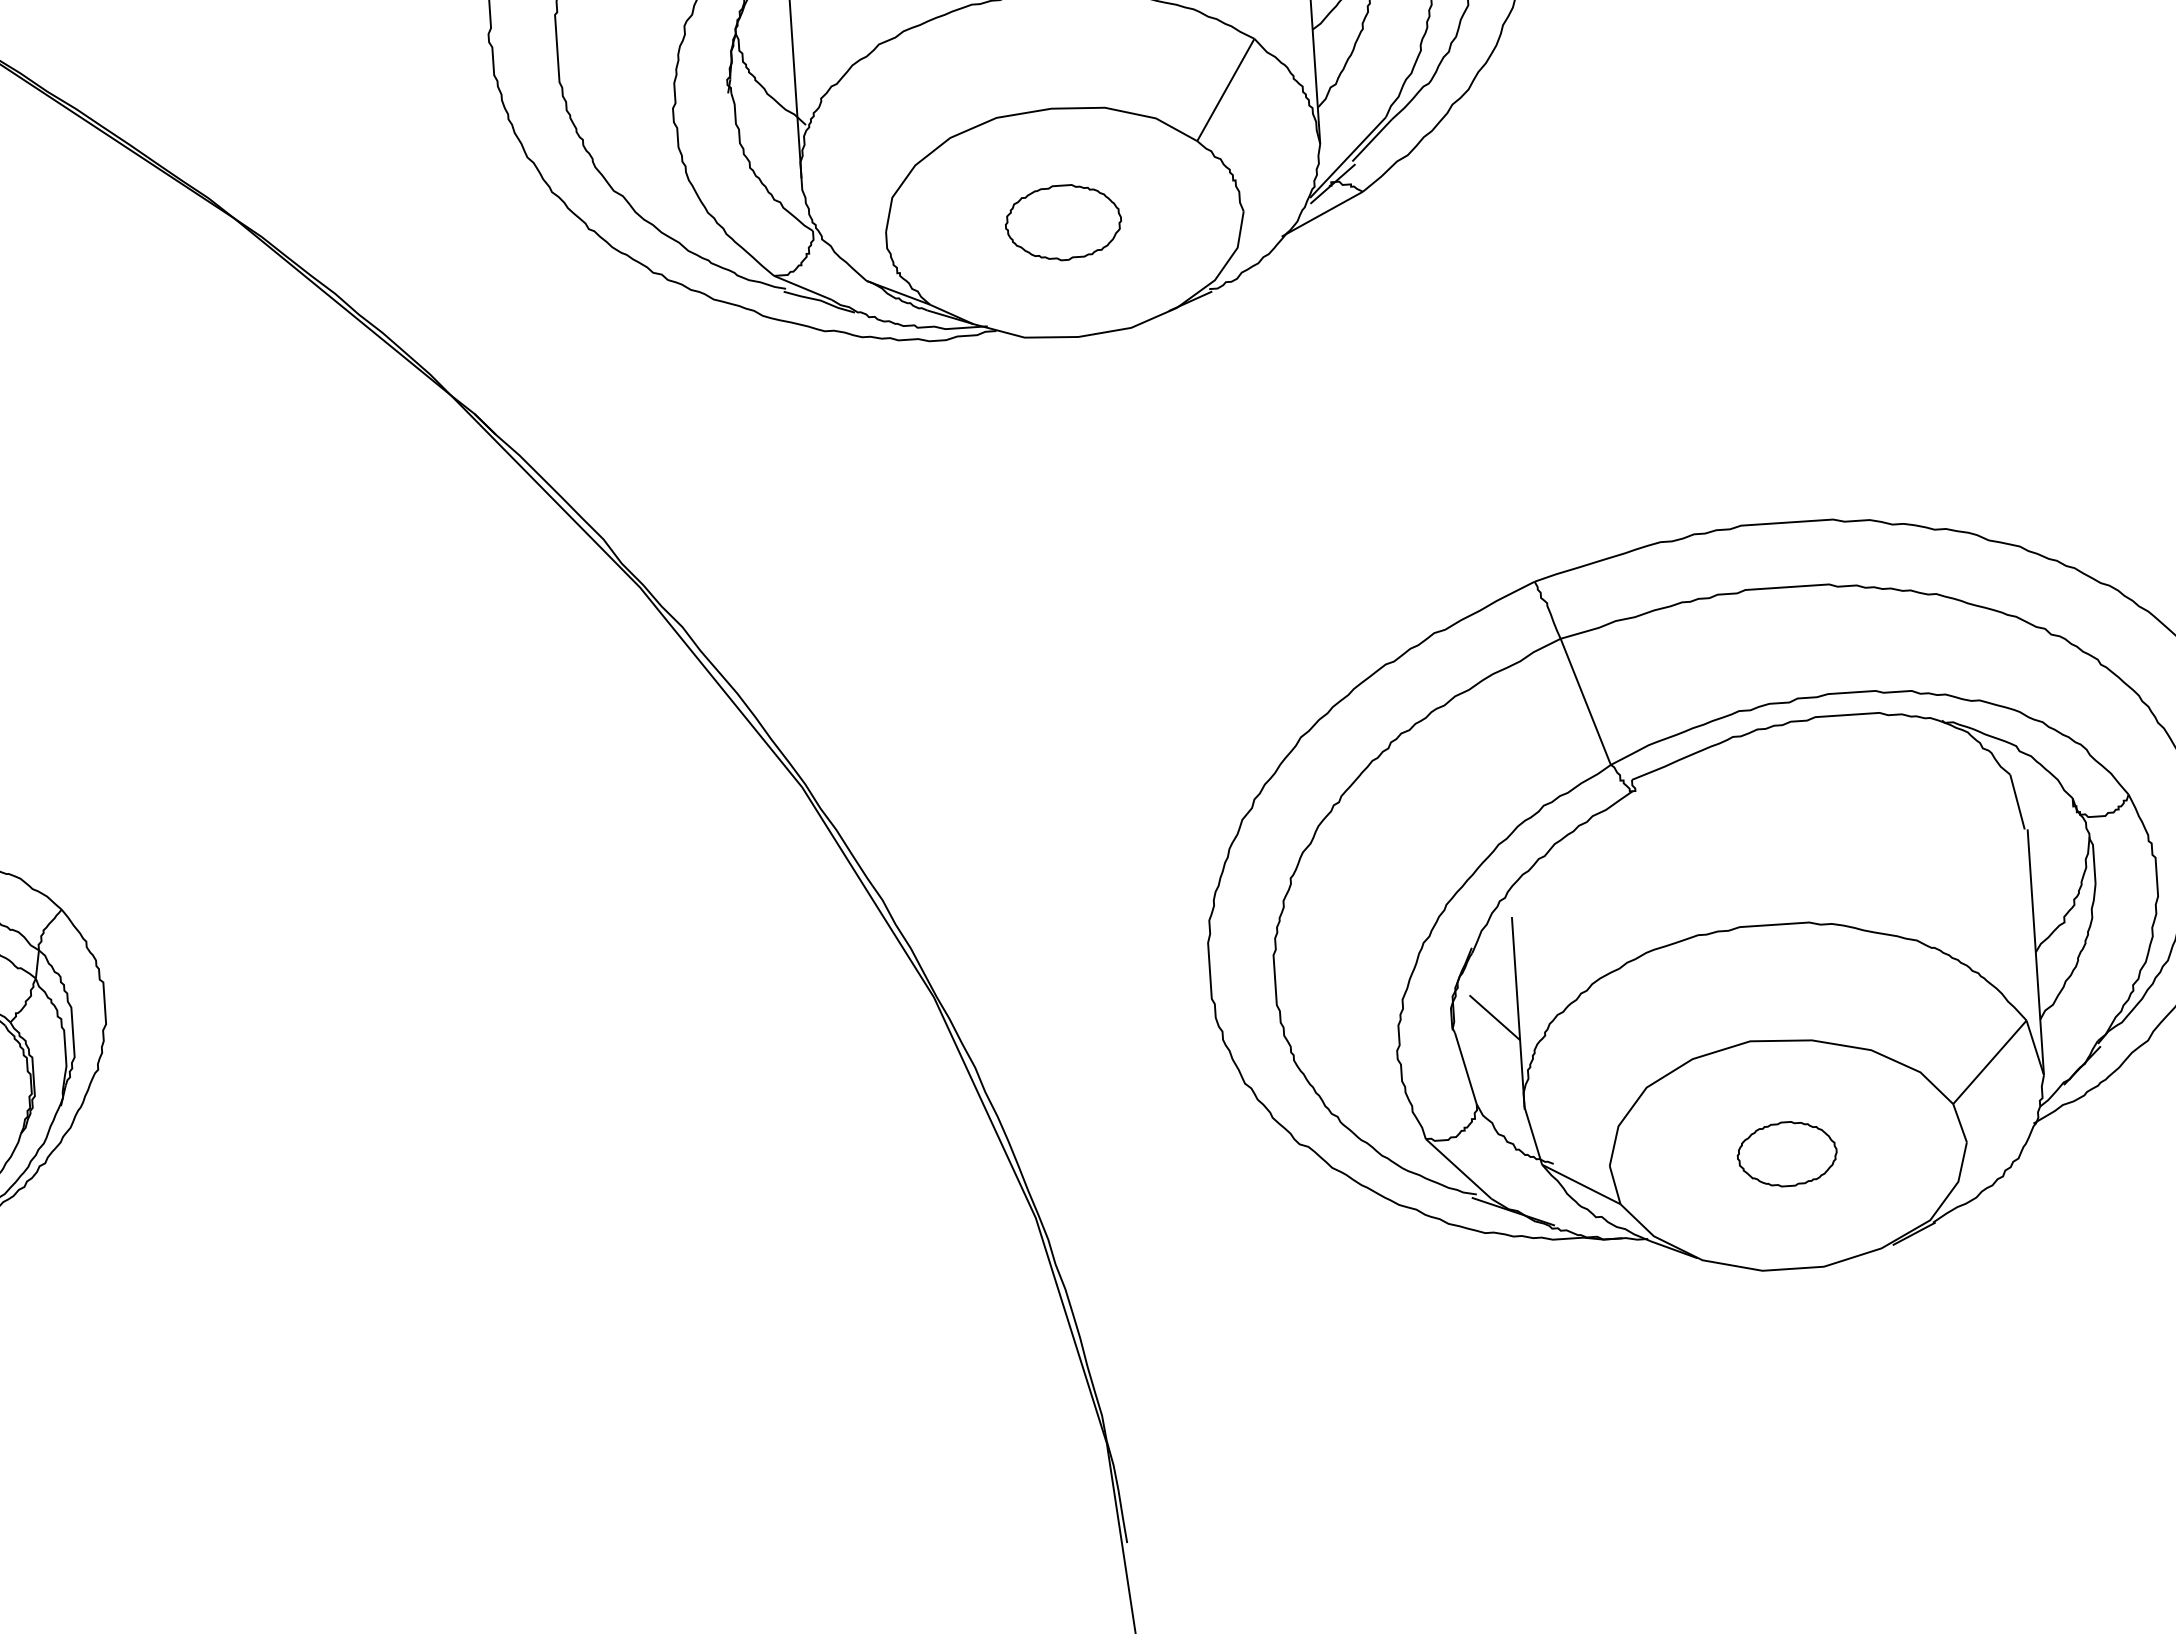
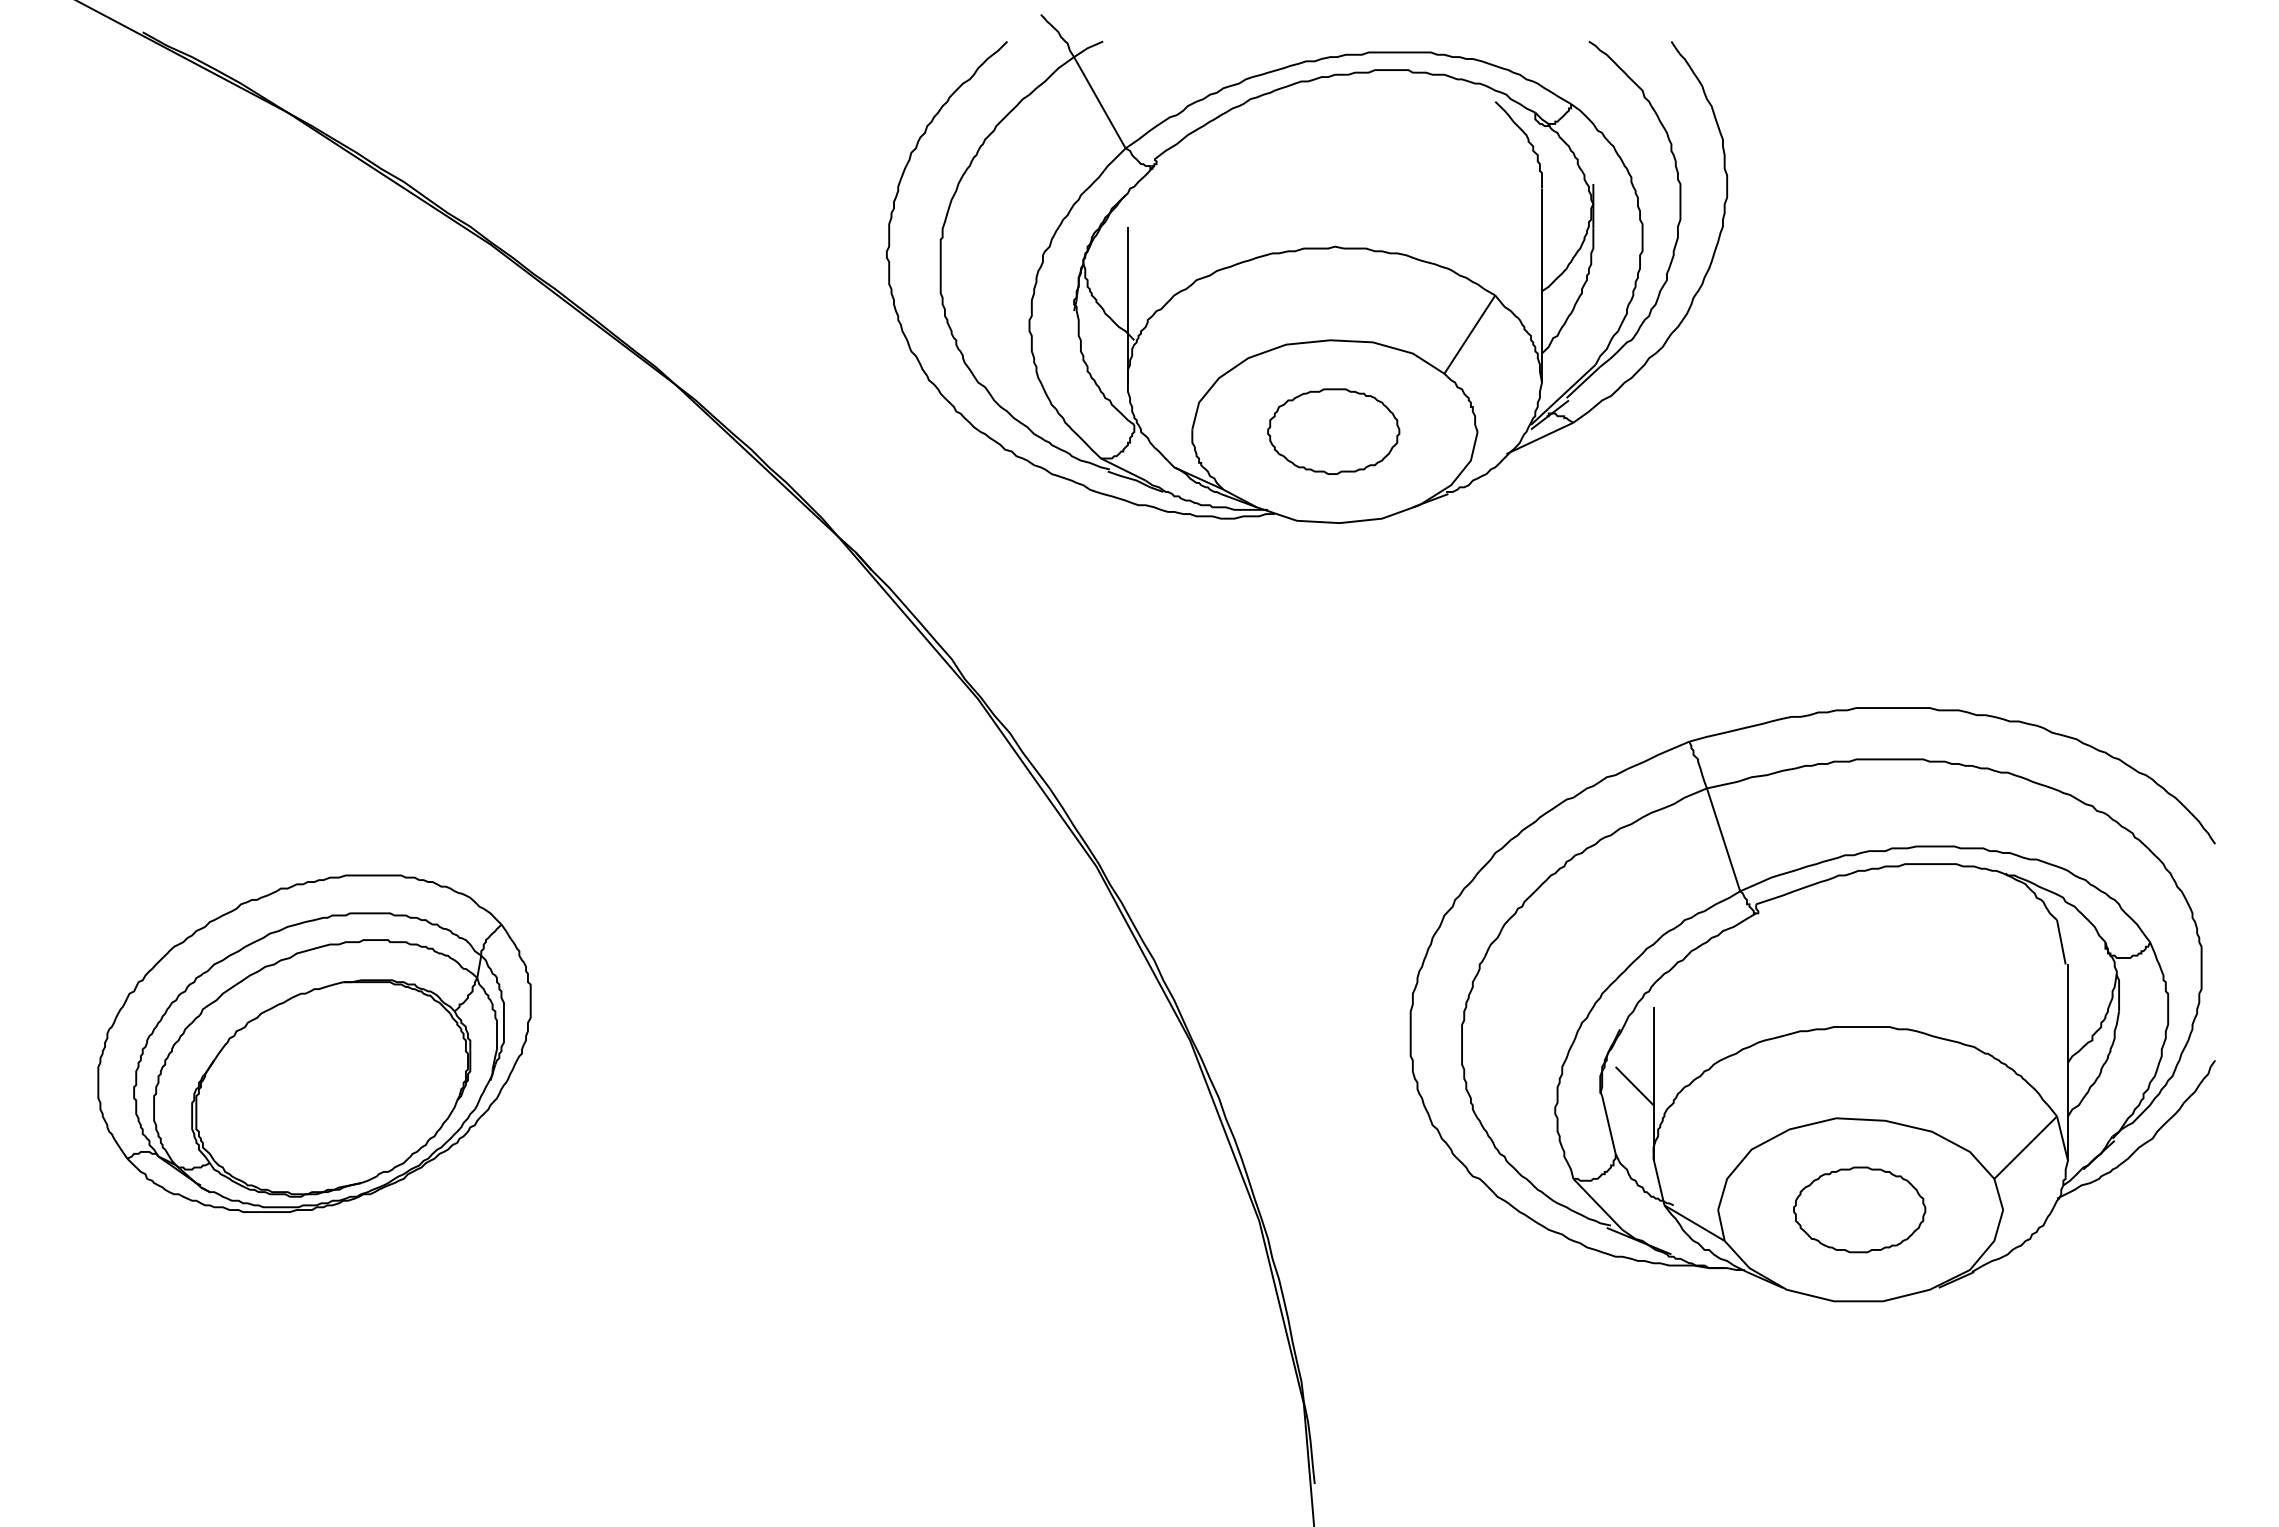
part: (1063, 222) -> (1333, 431), size x1.43
part: (1786, 1153) -> (1859, 1209), size x1.67

